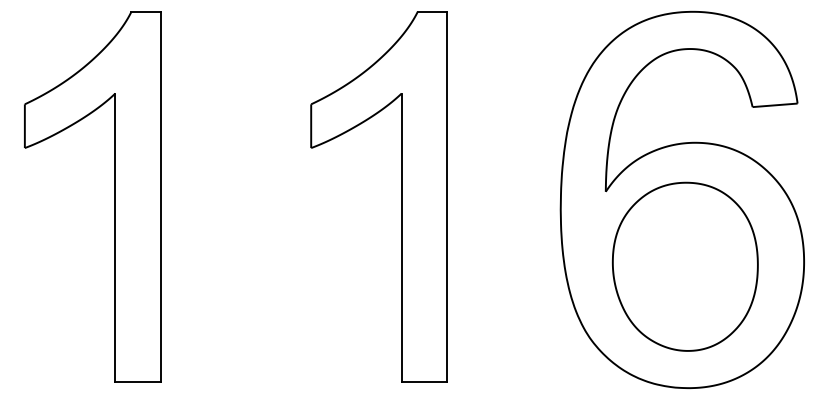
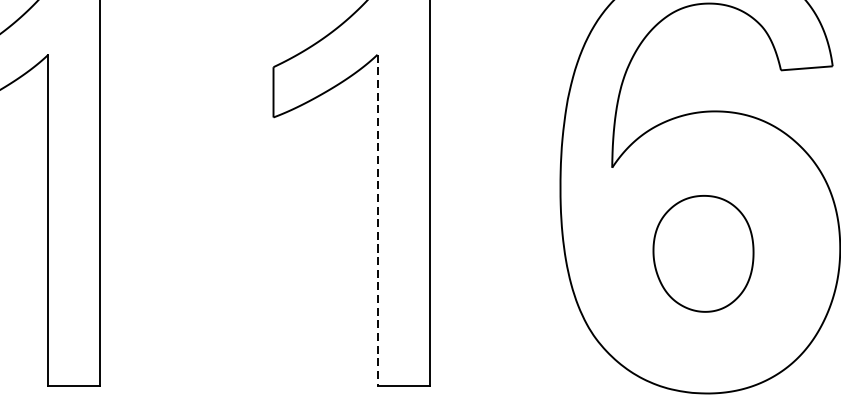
line: (401, 238) -> (377, 221), solid -> dashed
part: (684, 266) -> (702, 253), size x0.6

